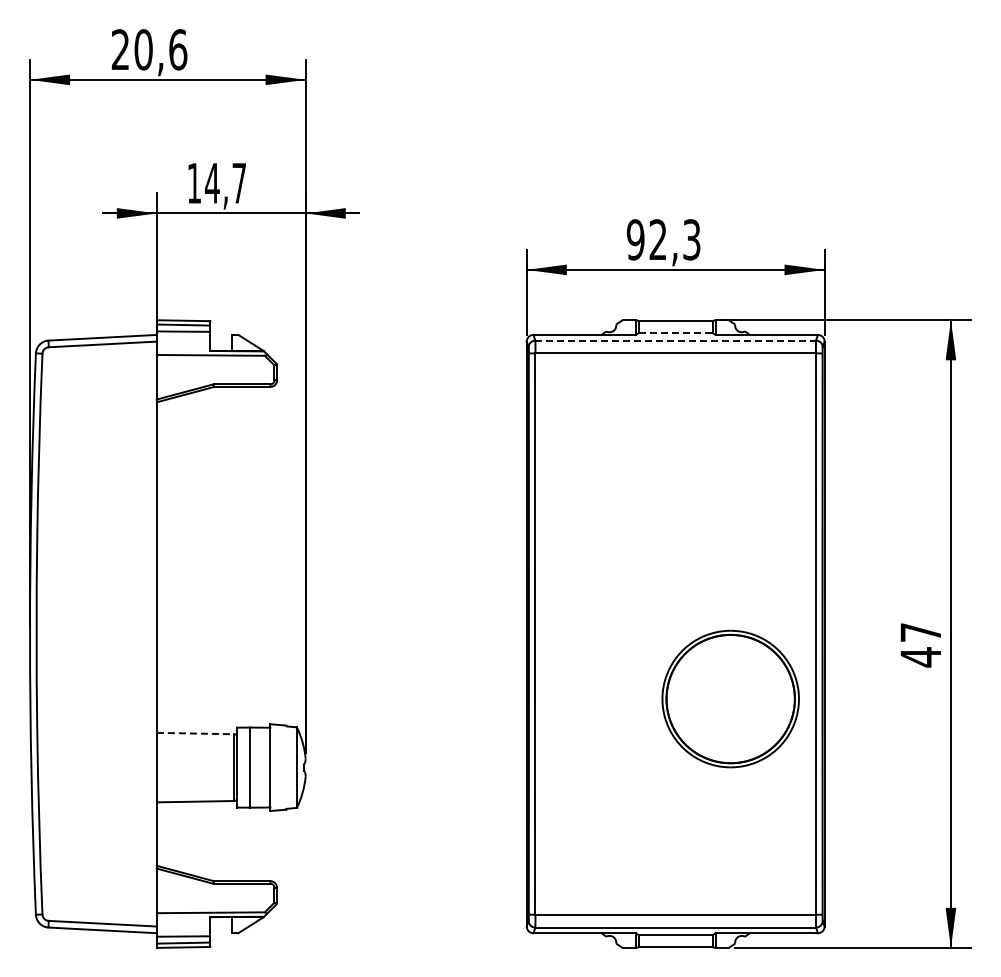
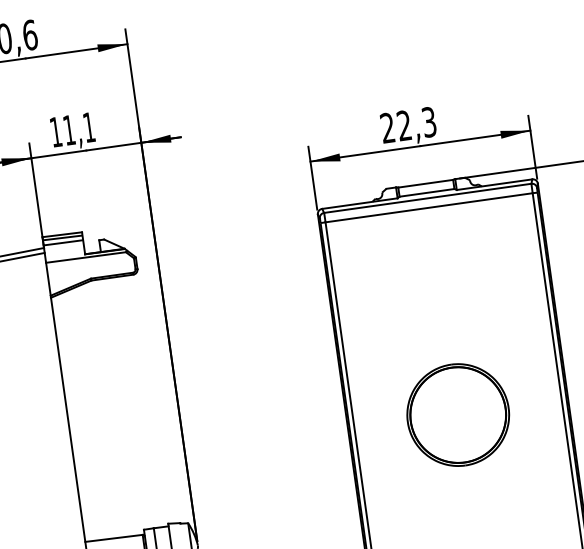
text: (224, 183) -> (78, 129), 14,7 -> 11,1
text: (635, 239) -> (387, 127), 92,3 -> 22,3
line: (676, 333) -> (427, 193), dashed -> solid
line: (676, 340) -> (428, 198), dashed -> solid
part: (730, 698) -> (458, 414), moved
line: (195, 733) -> (113, 538), dashed -> solid

